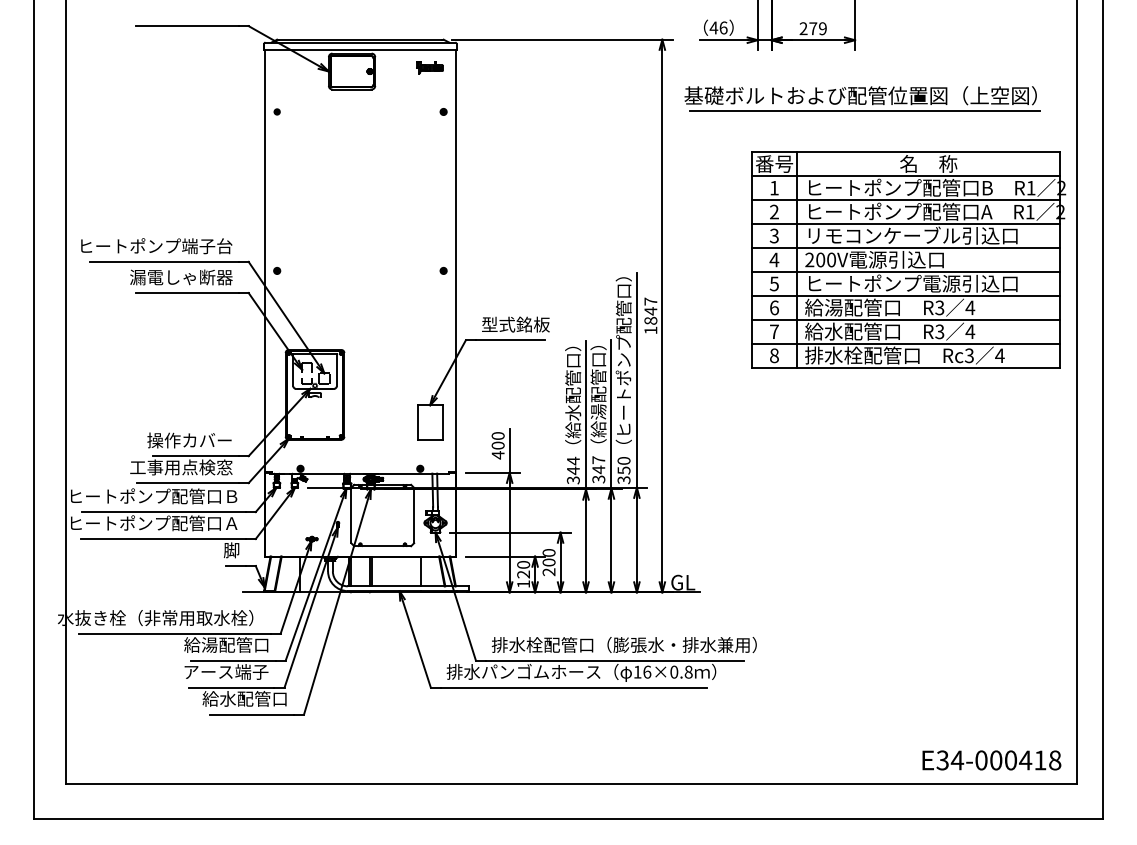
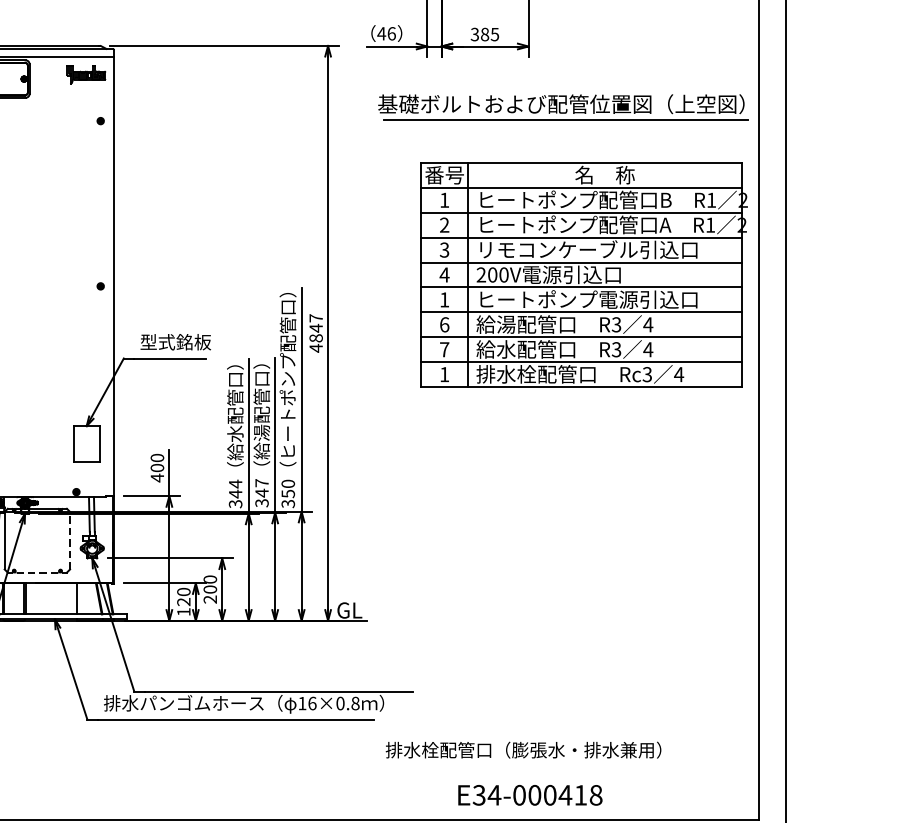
text: (812, 28) -> (484, 34), 279 -> 385
part: (429, 67) -> (86, 74), size x1.4
part: (862, 98) -> (563, 107), moved
text: (773, 283) -> (443, 299), 5 -> 1
text: (650, 330) -> (315, 348), 1847 -> 4847
text: (774, 355) -> (444, 374), 8 -> 1
line: (414, 515) -> (70, 540), solid -> dashed
line: (383, 546) -> (38, 572), solid -> dashed
text: (623, 644) -> (522, 749), moved
text: (991, 760) -> (529, 795), moved

